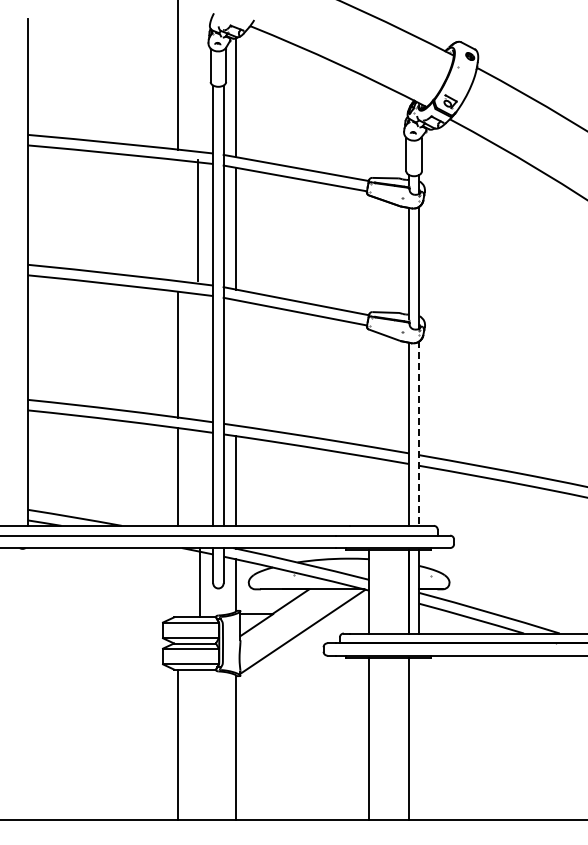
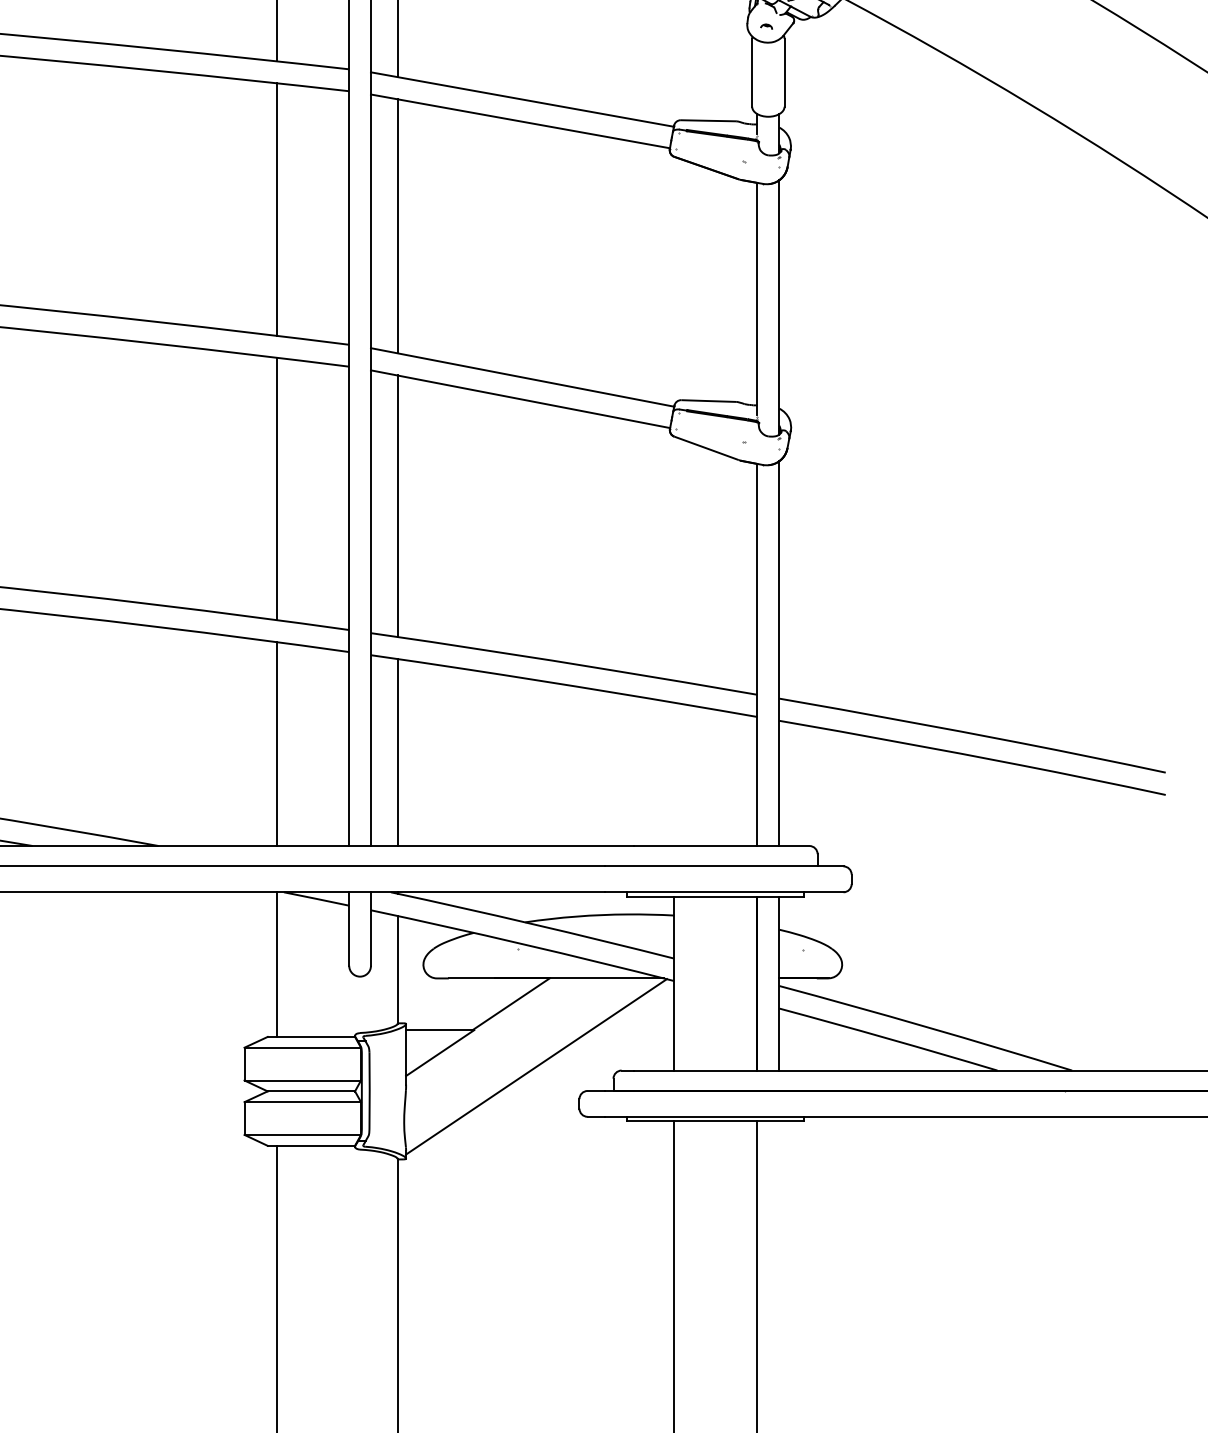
line: (198, 220) -> (276, 209), moved
line: (236, 362) -> (397, 505), added
line: (419, 434) -> (779, 655), dashed -> solid
line: (200, 582) -> (276, 964), moved

